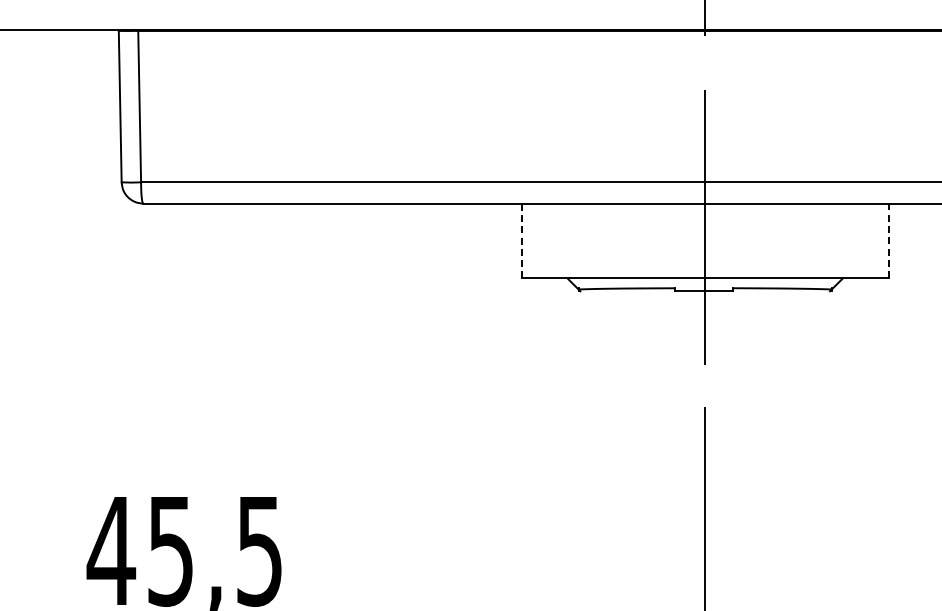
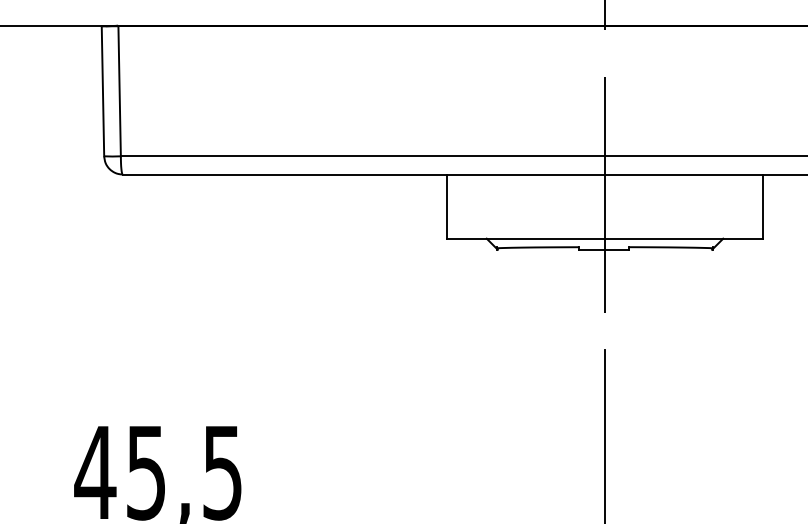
line: (888, 240) -> (762, 206), dashed -> solid
line: (521, 241) -> (447, 207), dashed -> solid

